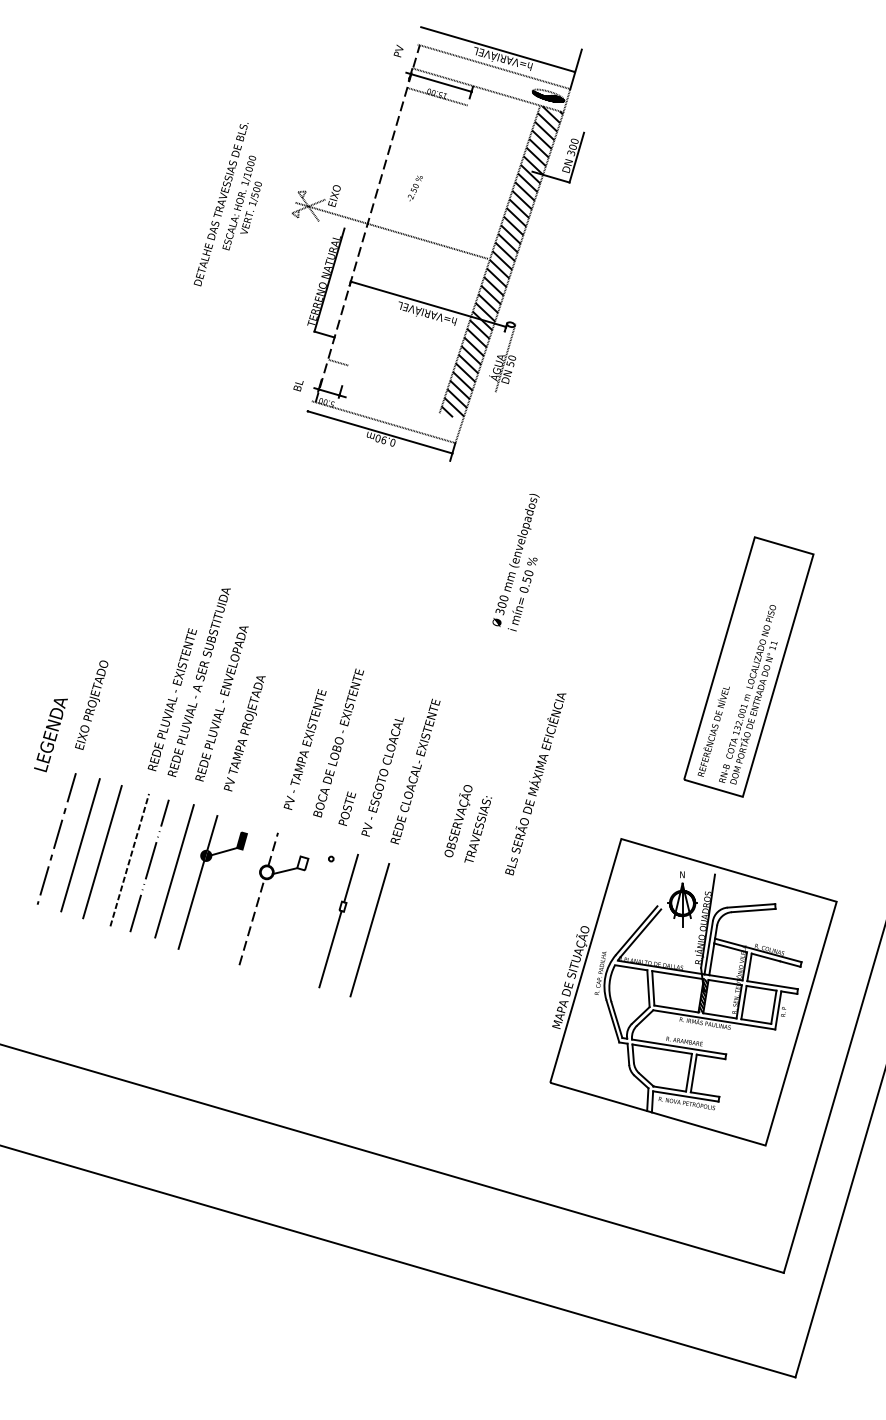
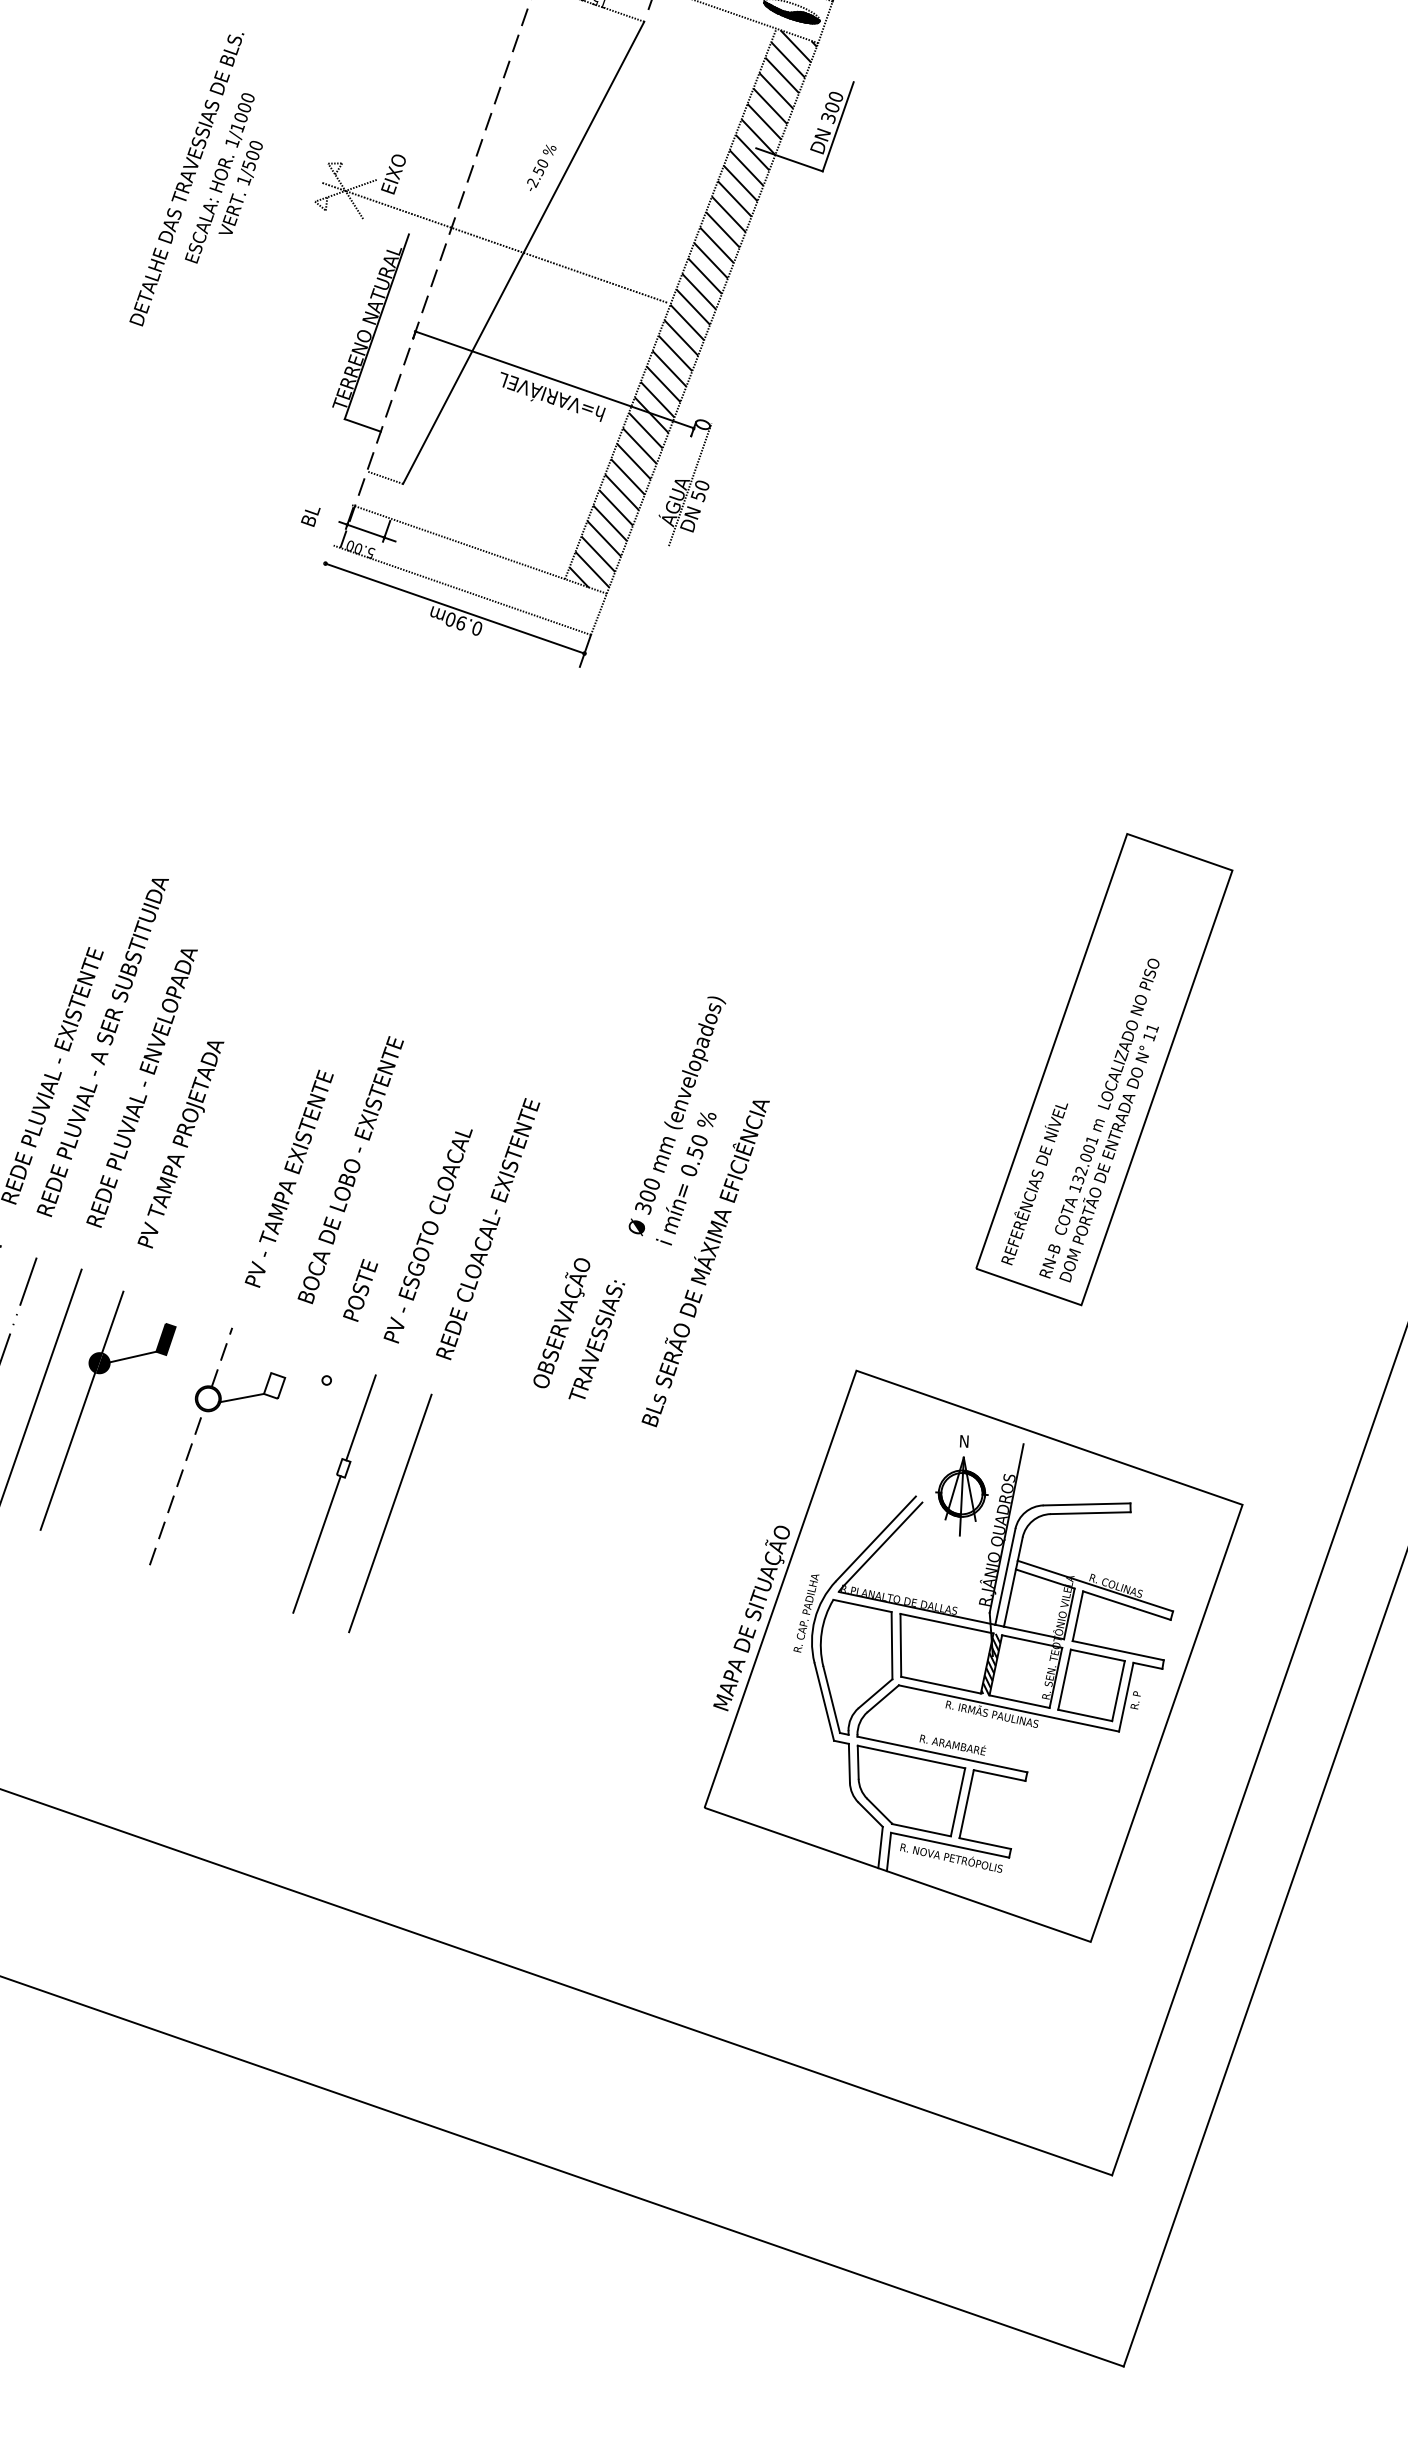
line: (407, 235) -> (522, 252), added
line: (391, 399) -> (478, 549), added
text: (515, 562) -> (676, 1119), moved

